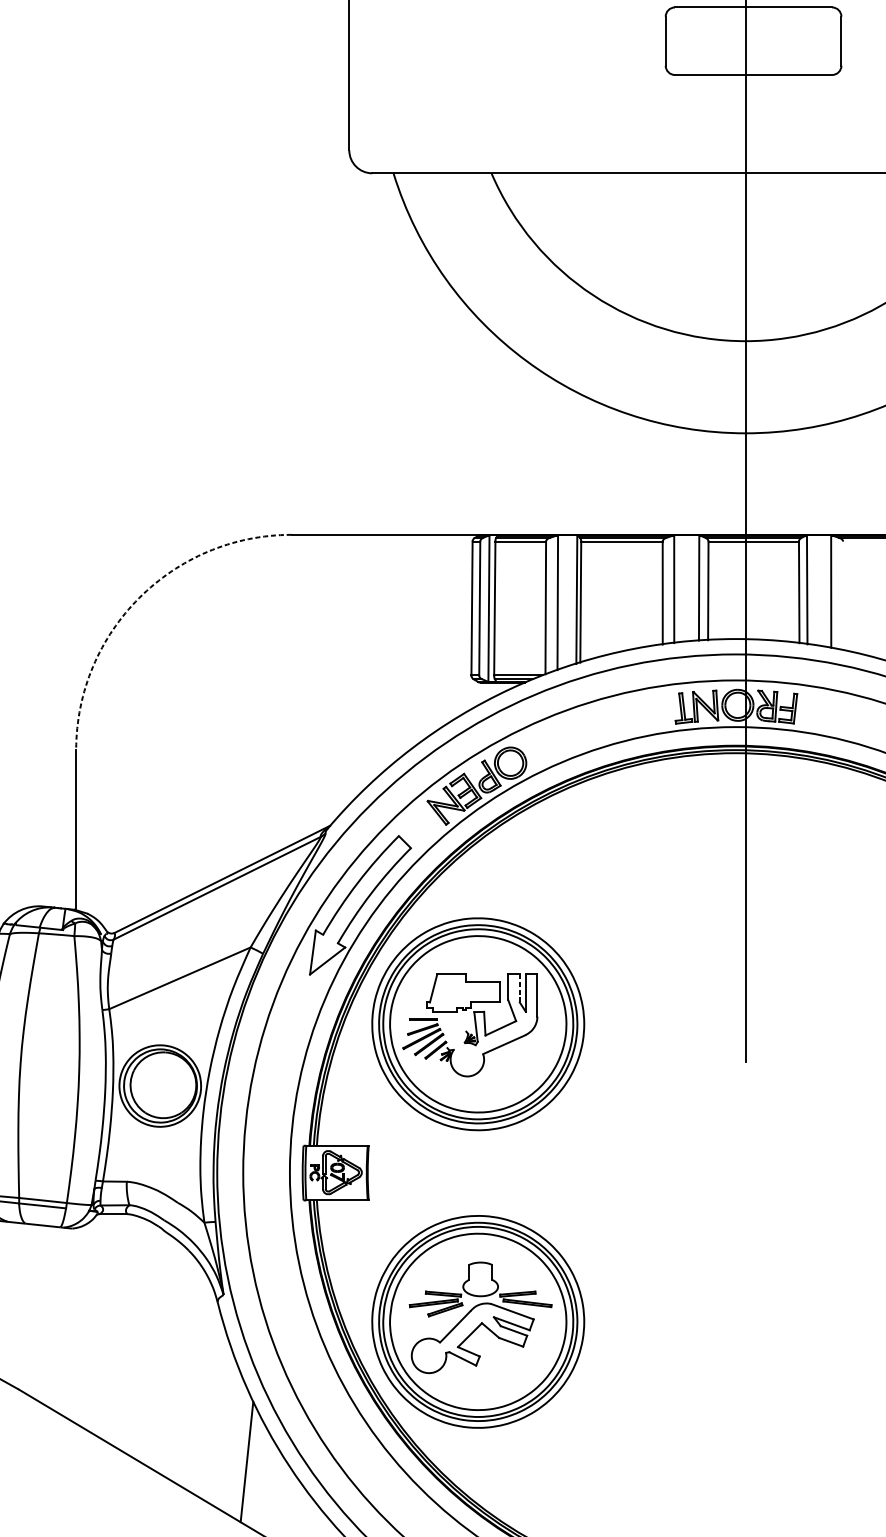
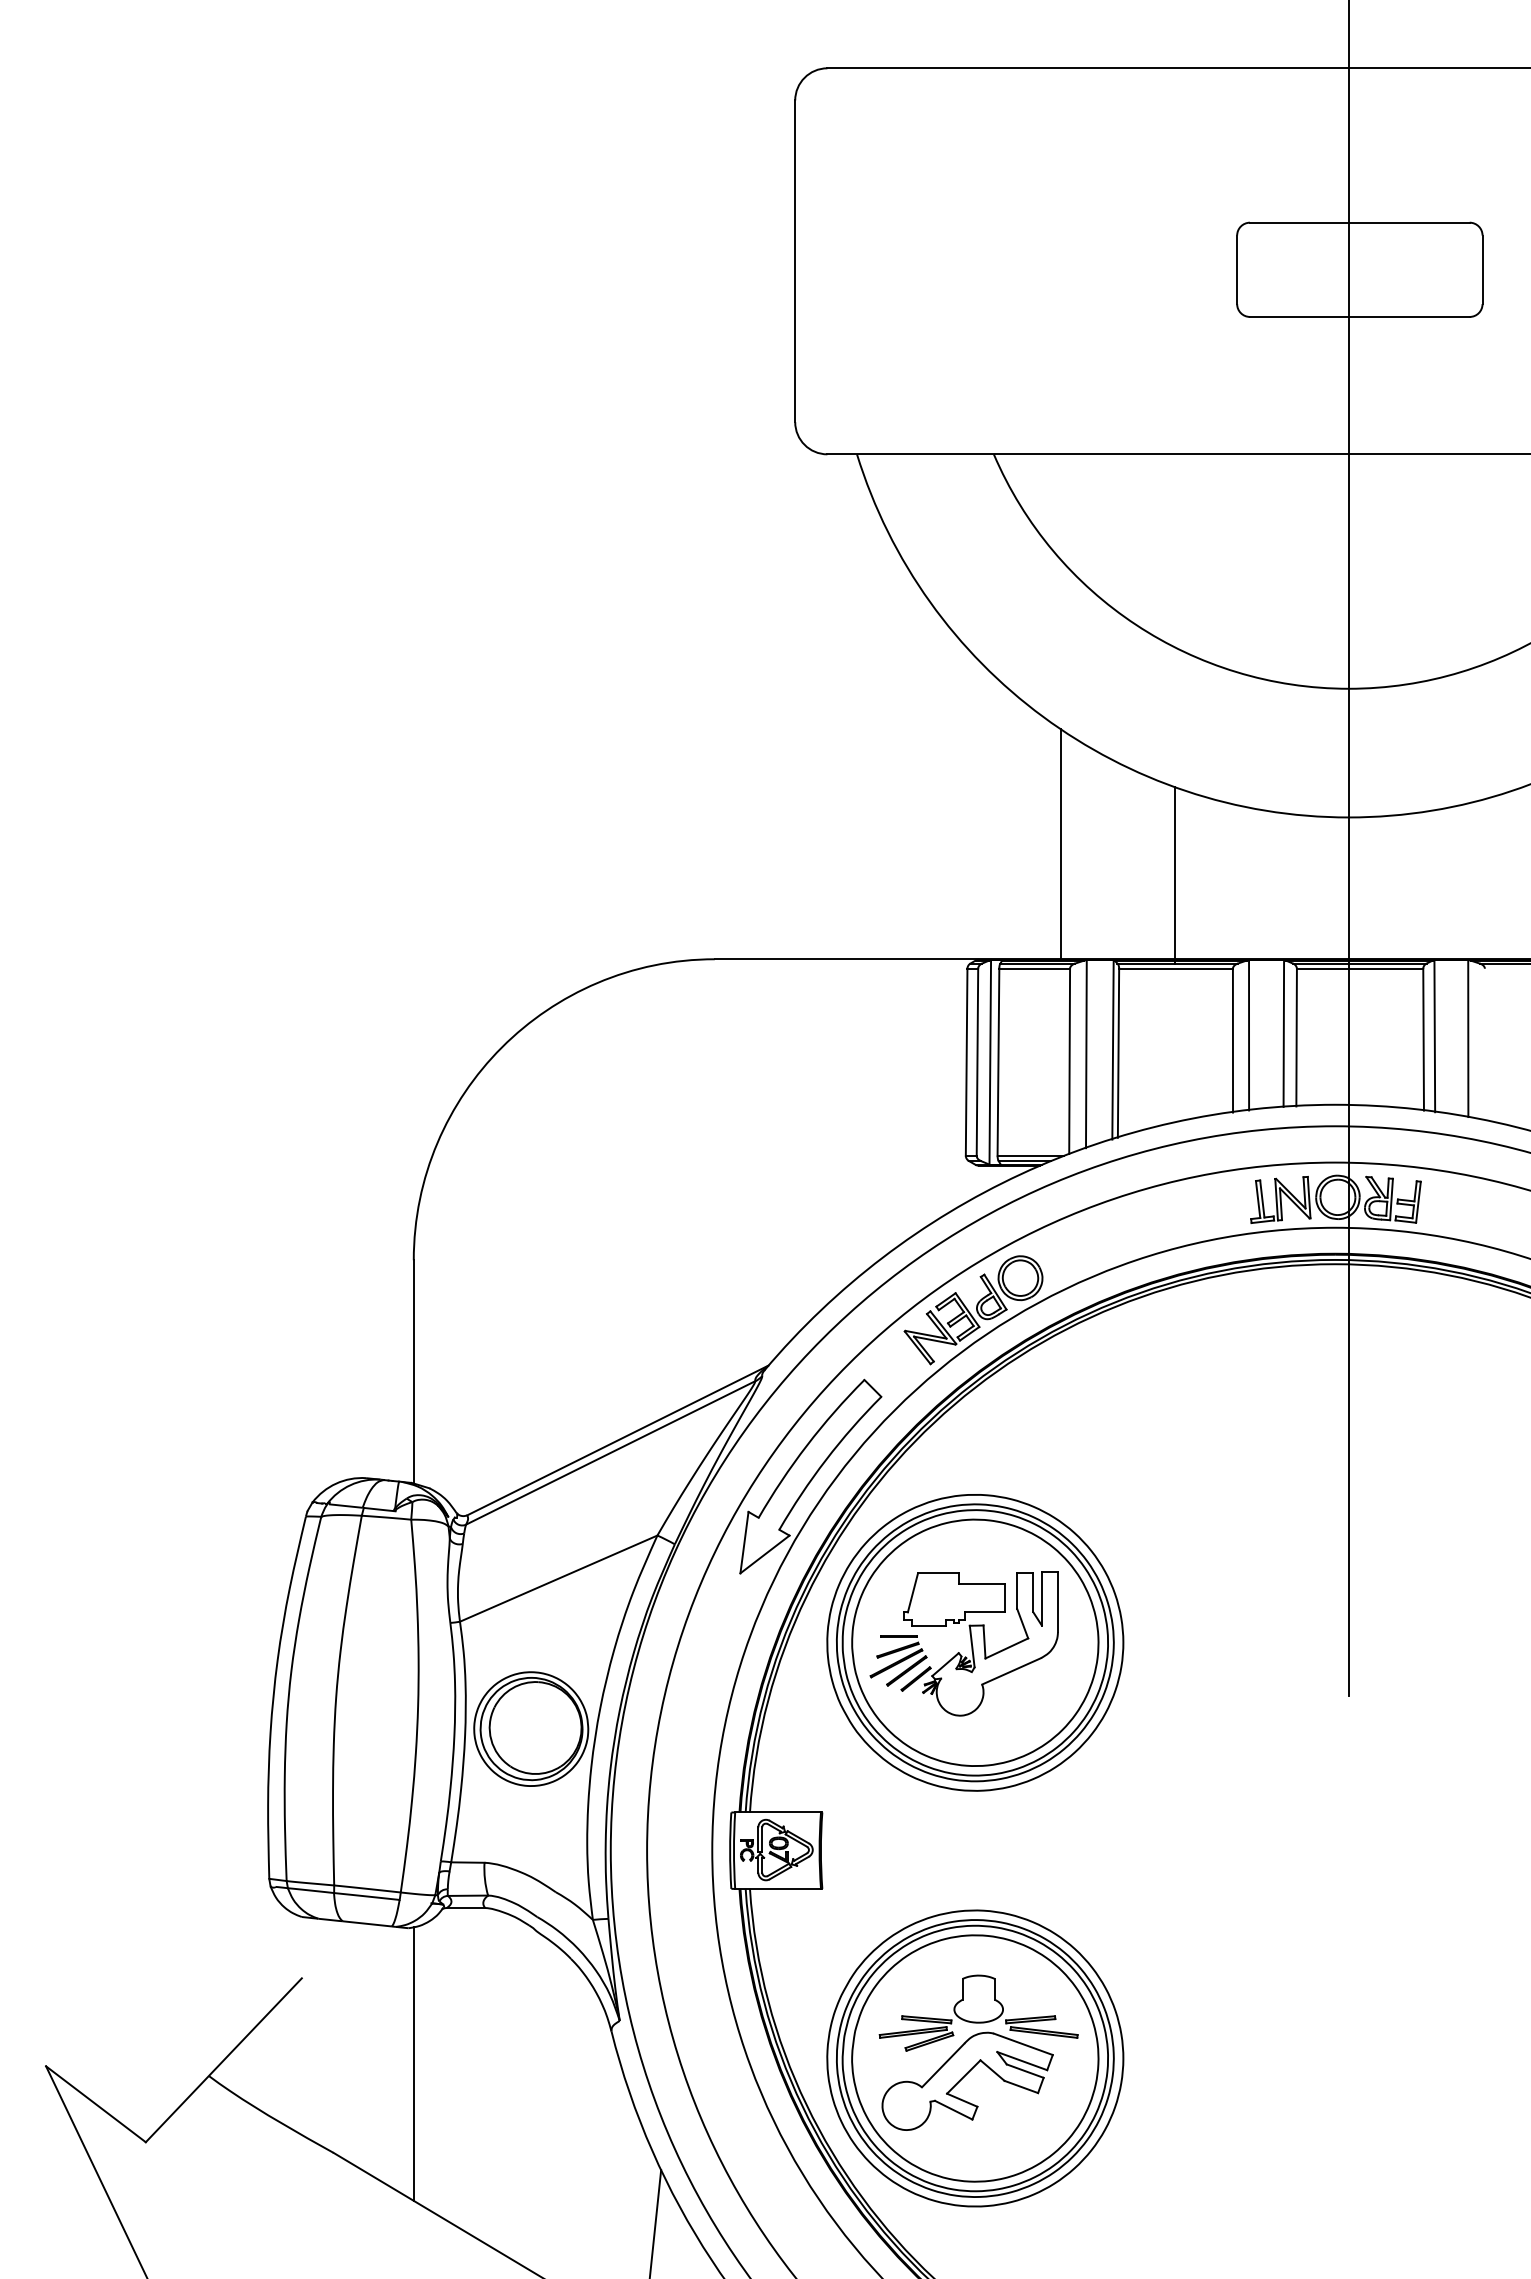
line: (539, 452) -> (1060, 844), added
line: (621, 474) -> (1175, 875), added
arc: (138, 598) -> (501, 1047), dashed -> solid
line: (519, 988) -> (1033, 1592), dashed -> solid
line: (456, 1039) -> (945, 1664), added
line: (75, 1325) -> (413, 2063), added

